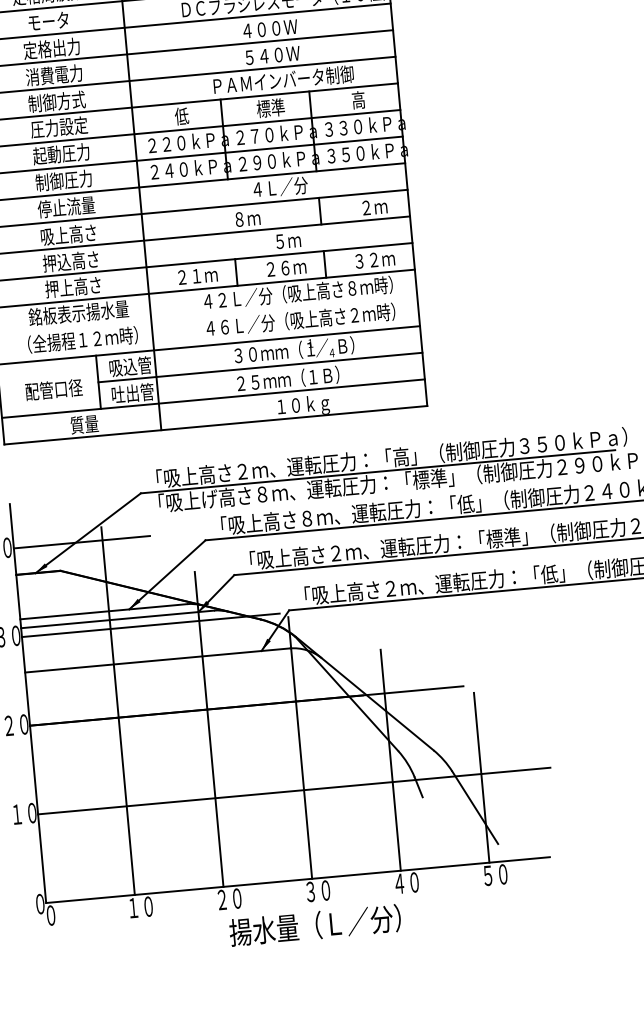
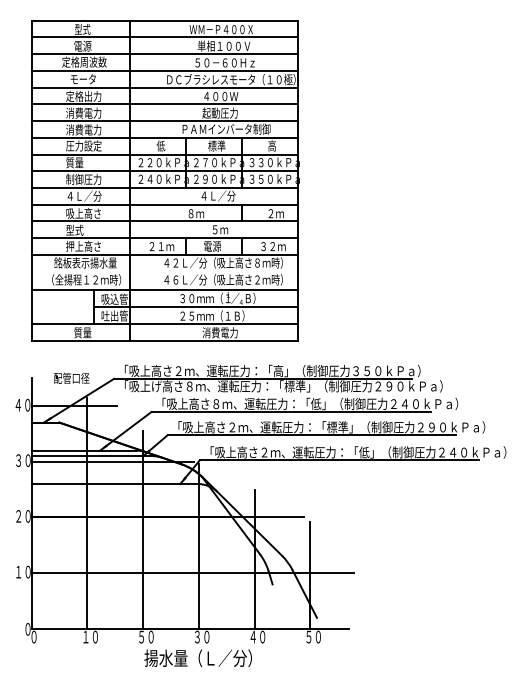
text: (271, 54) -> (220, 112), ５４０Ｗ -> 起動圧力
text: (56, 101) -> (83, 129), 制御方式 -> 消費電力
text: (60, 153) -> (83, 162), 起動圧力 -> 質量
text: (65, 206) -> (83, 195), 停止流量 -> ４Ｌ／分
text: (70, 260) -> (83, 229), 押込高さ -> 型式
text: (284, 268) -> (216, 246), ２６ｍ -> 電源
text: (53, 388) -> (71, 377), moved
text: (301, 405) -> (219, 333), １０ｋｇ -> 消費電力
text: (221, 899) -> (141, 636), ２０ -> ５０

